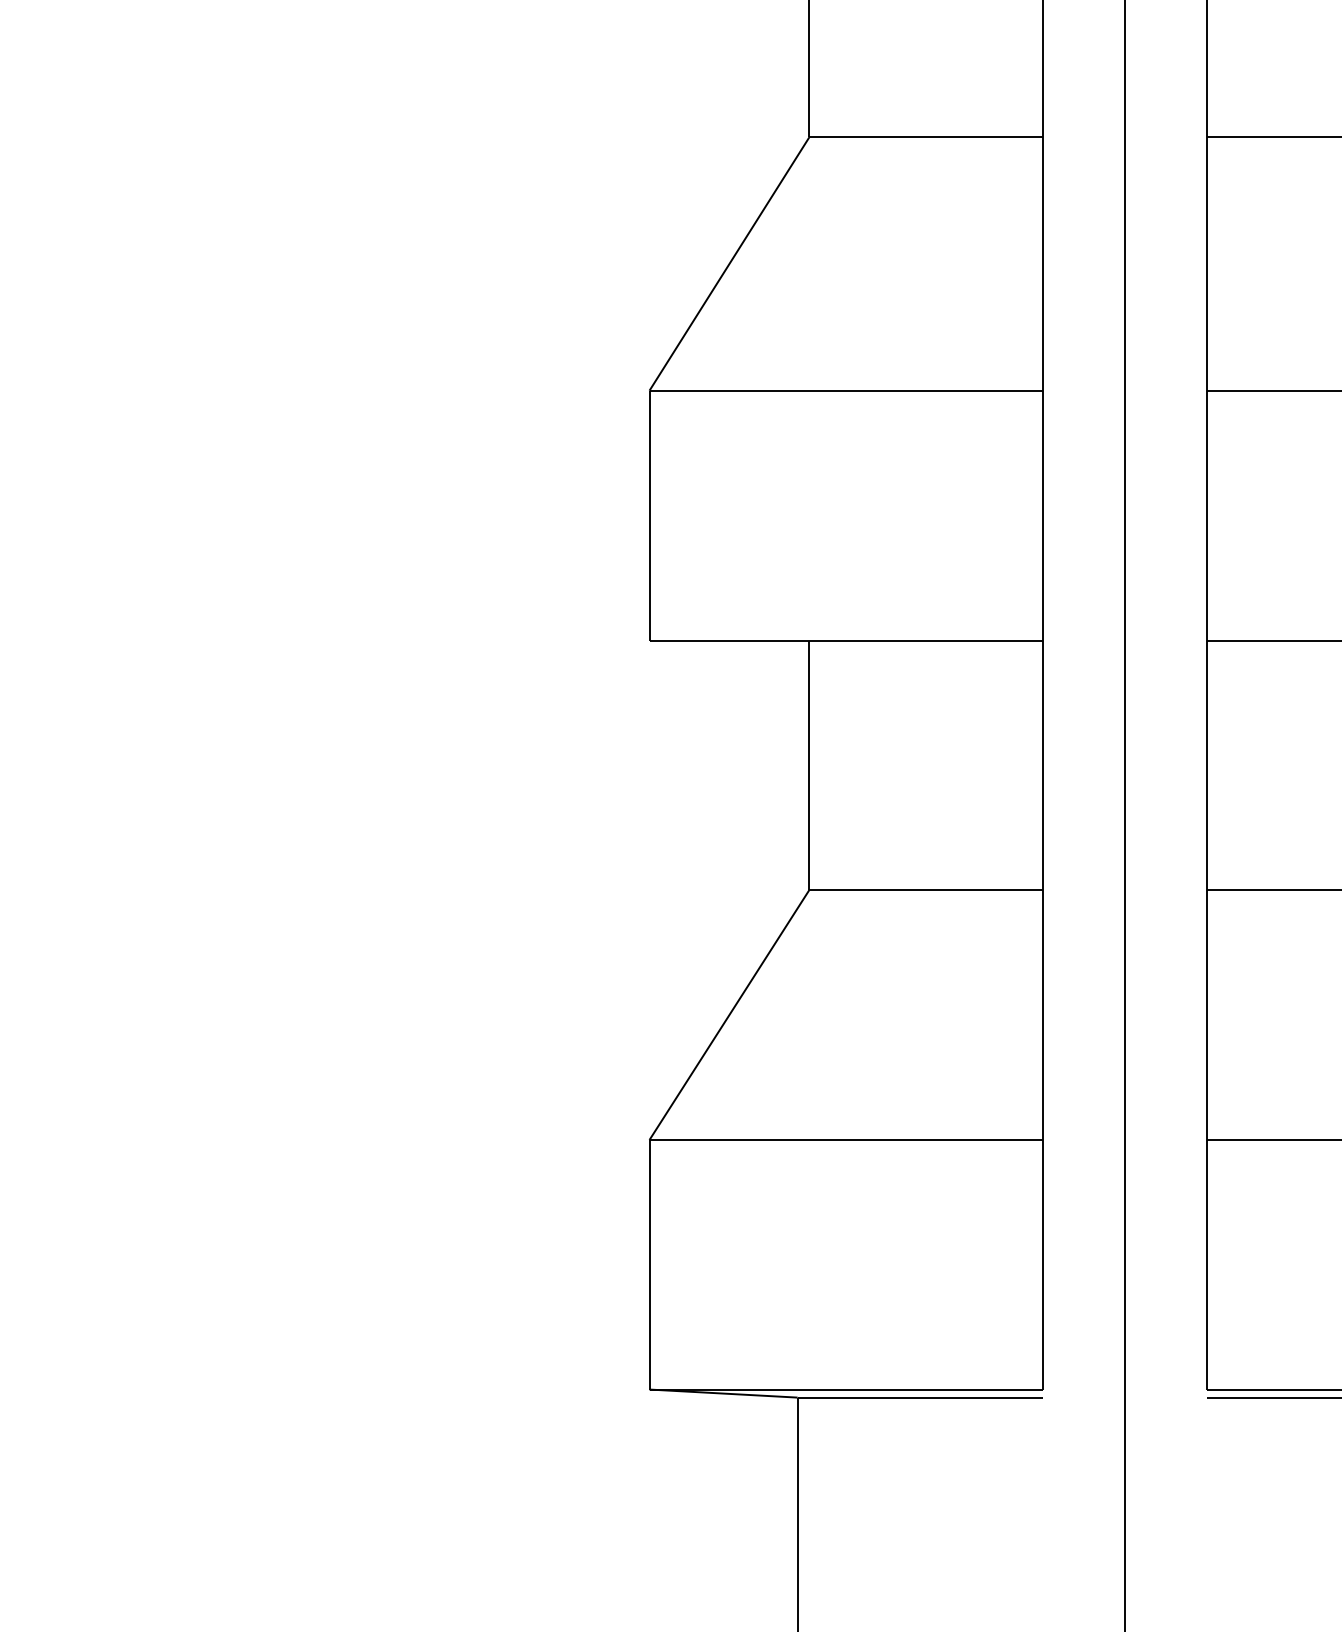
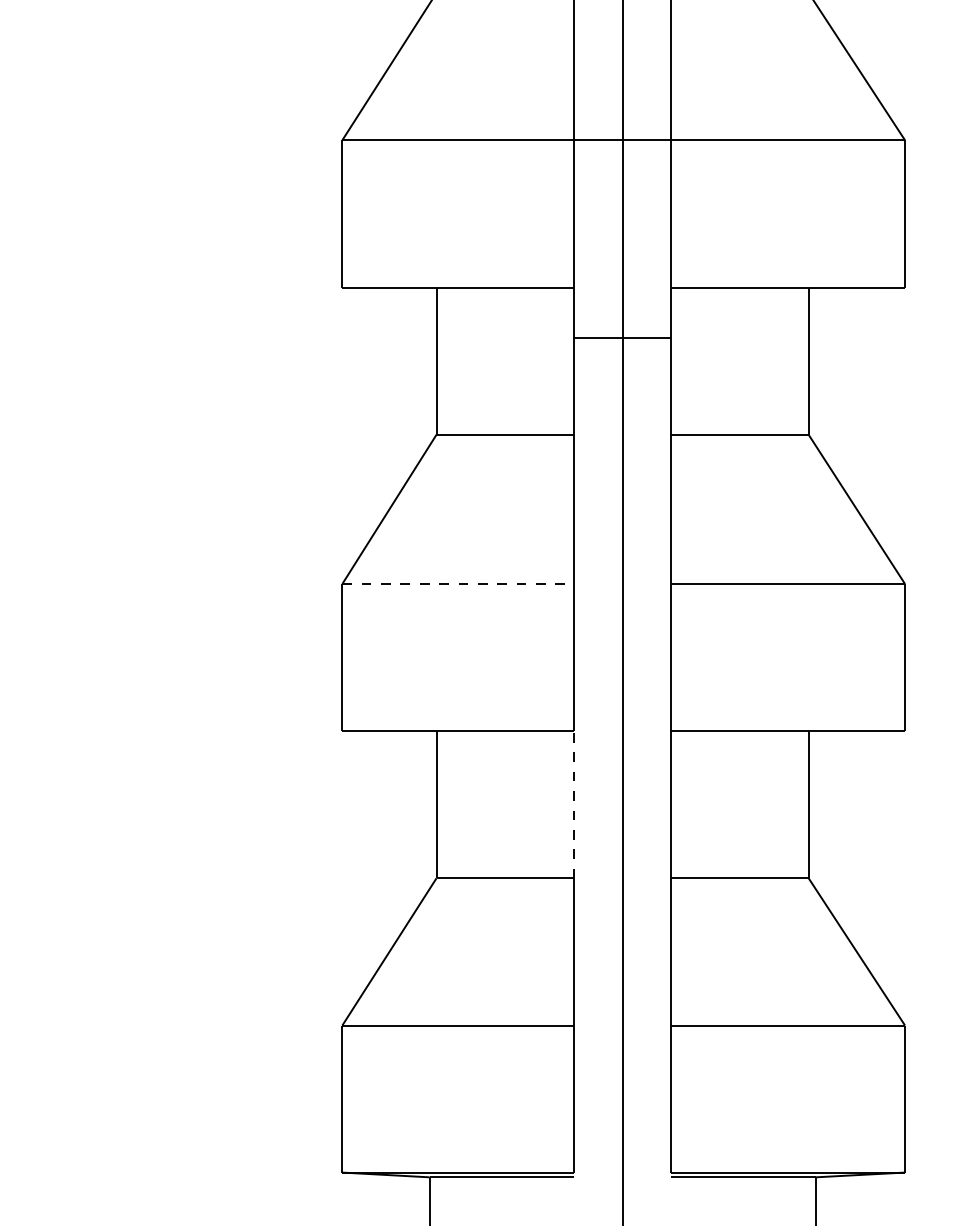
line: (846, 391) -> (458, 584), solid -> dashed
line: (1043, 764) -> (574, 804), solid -> dashed

